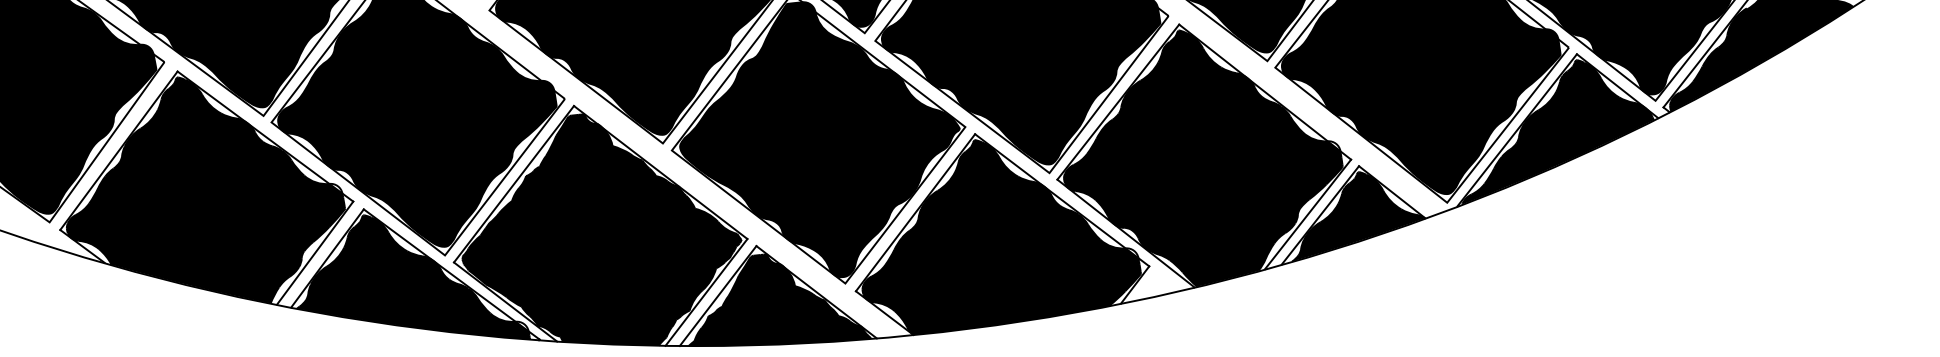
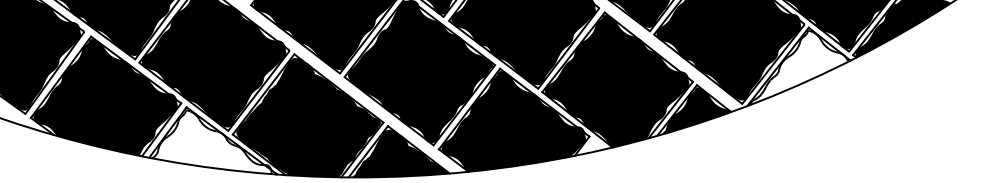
fill: (1556, 131) -> (798, 67), removed
fill: (412, 277) -> (211, 142), removed

